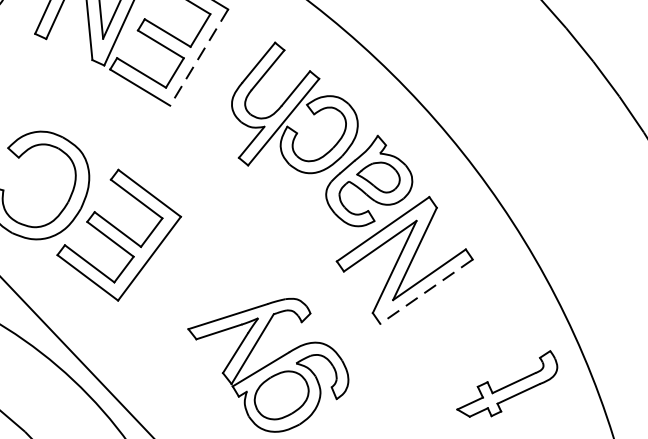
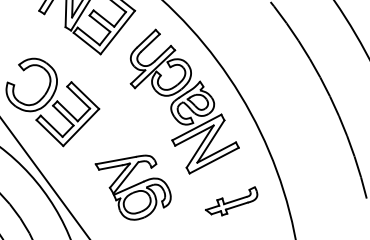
line: (198, 57) -> (117, 32), dashed -> solid
line: (427, 291) -> (214, 160), dashed -> solid
part: (506, 385) -> (231, 201), moved

